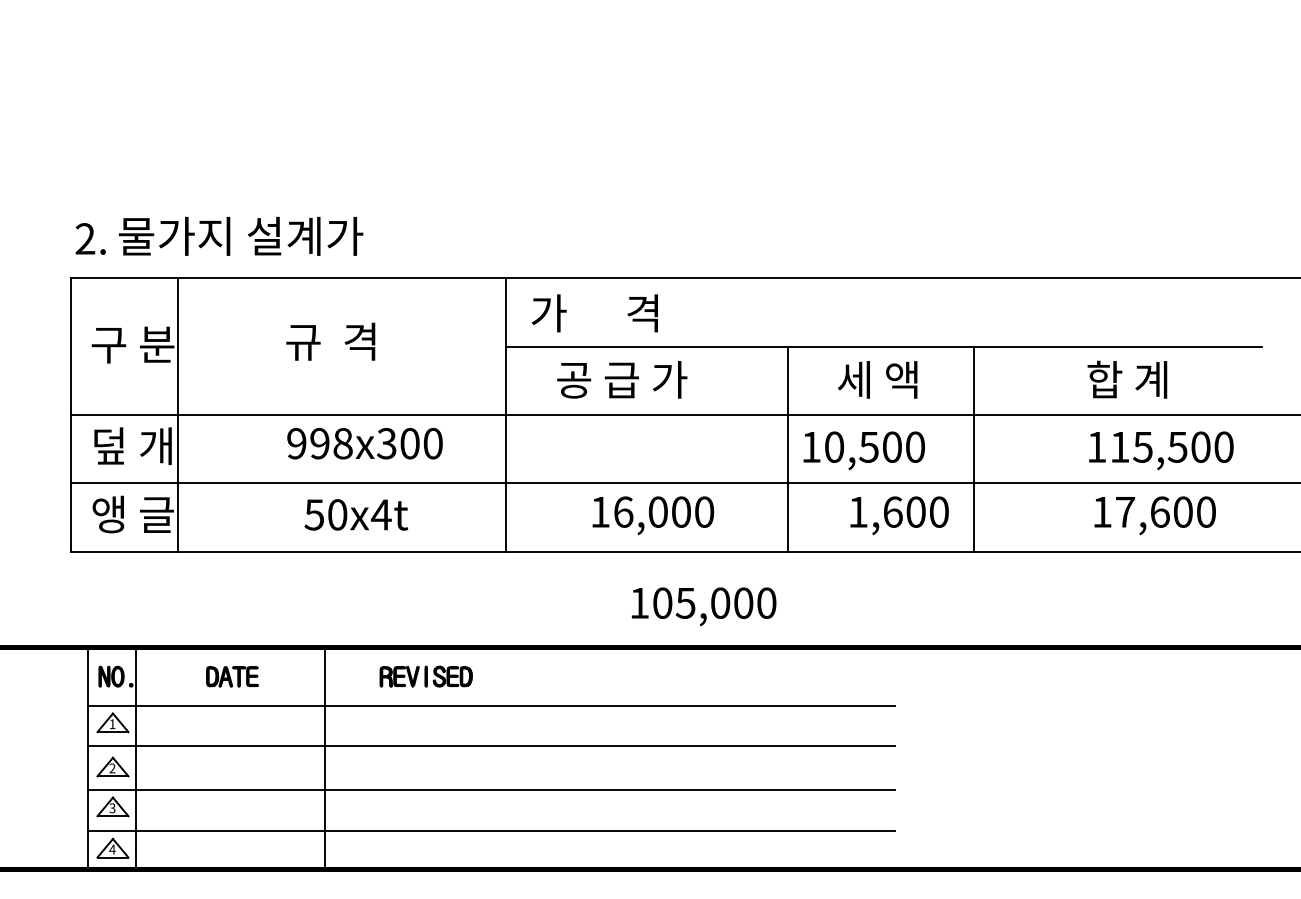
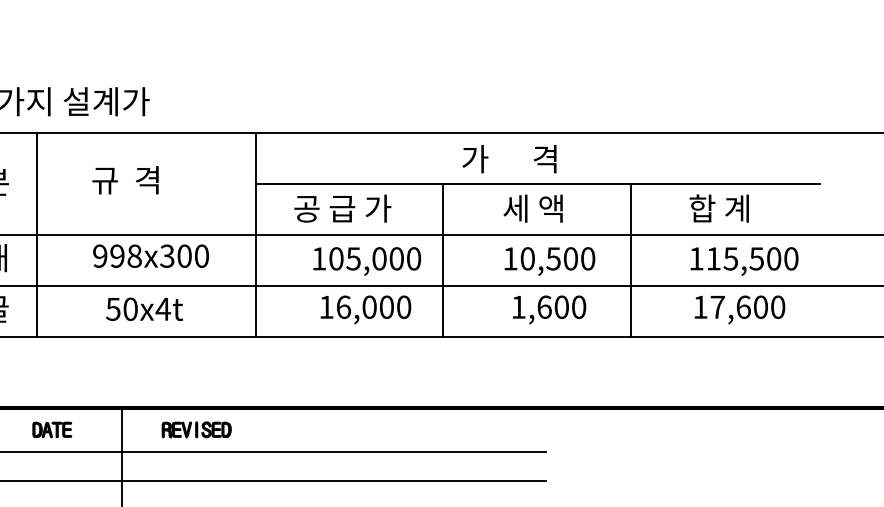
text: (594, 313) -> (509, 159), moved
line: (178, 414) -> (36, 234), moved
line: (787, 448) -> (442, 259), moved
line: (973, 448) -> (630, 259), moved
text: (863, 450) -> (549, 261), moved
text: (703, 606) -> (366, 261), moved

